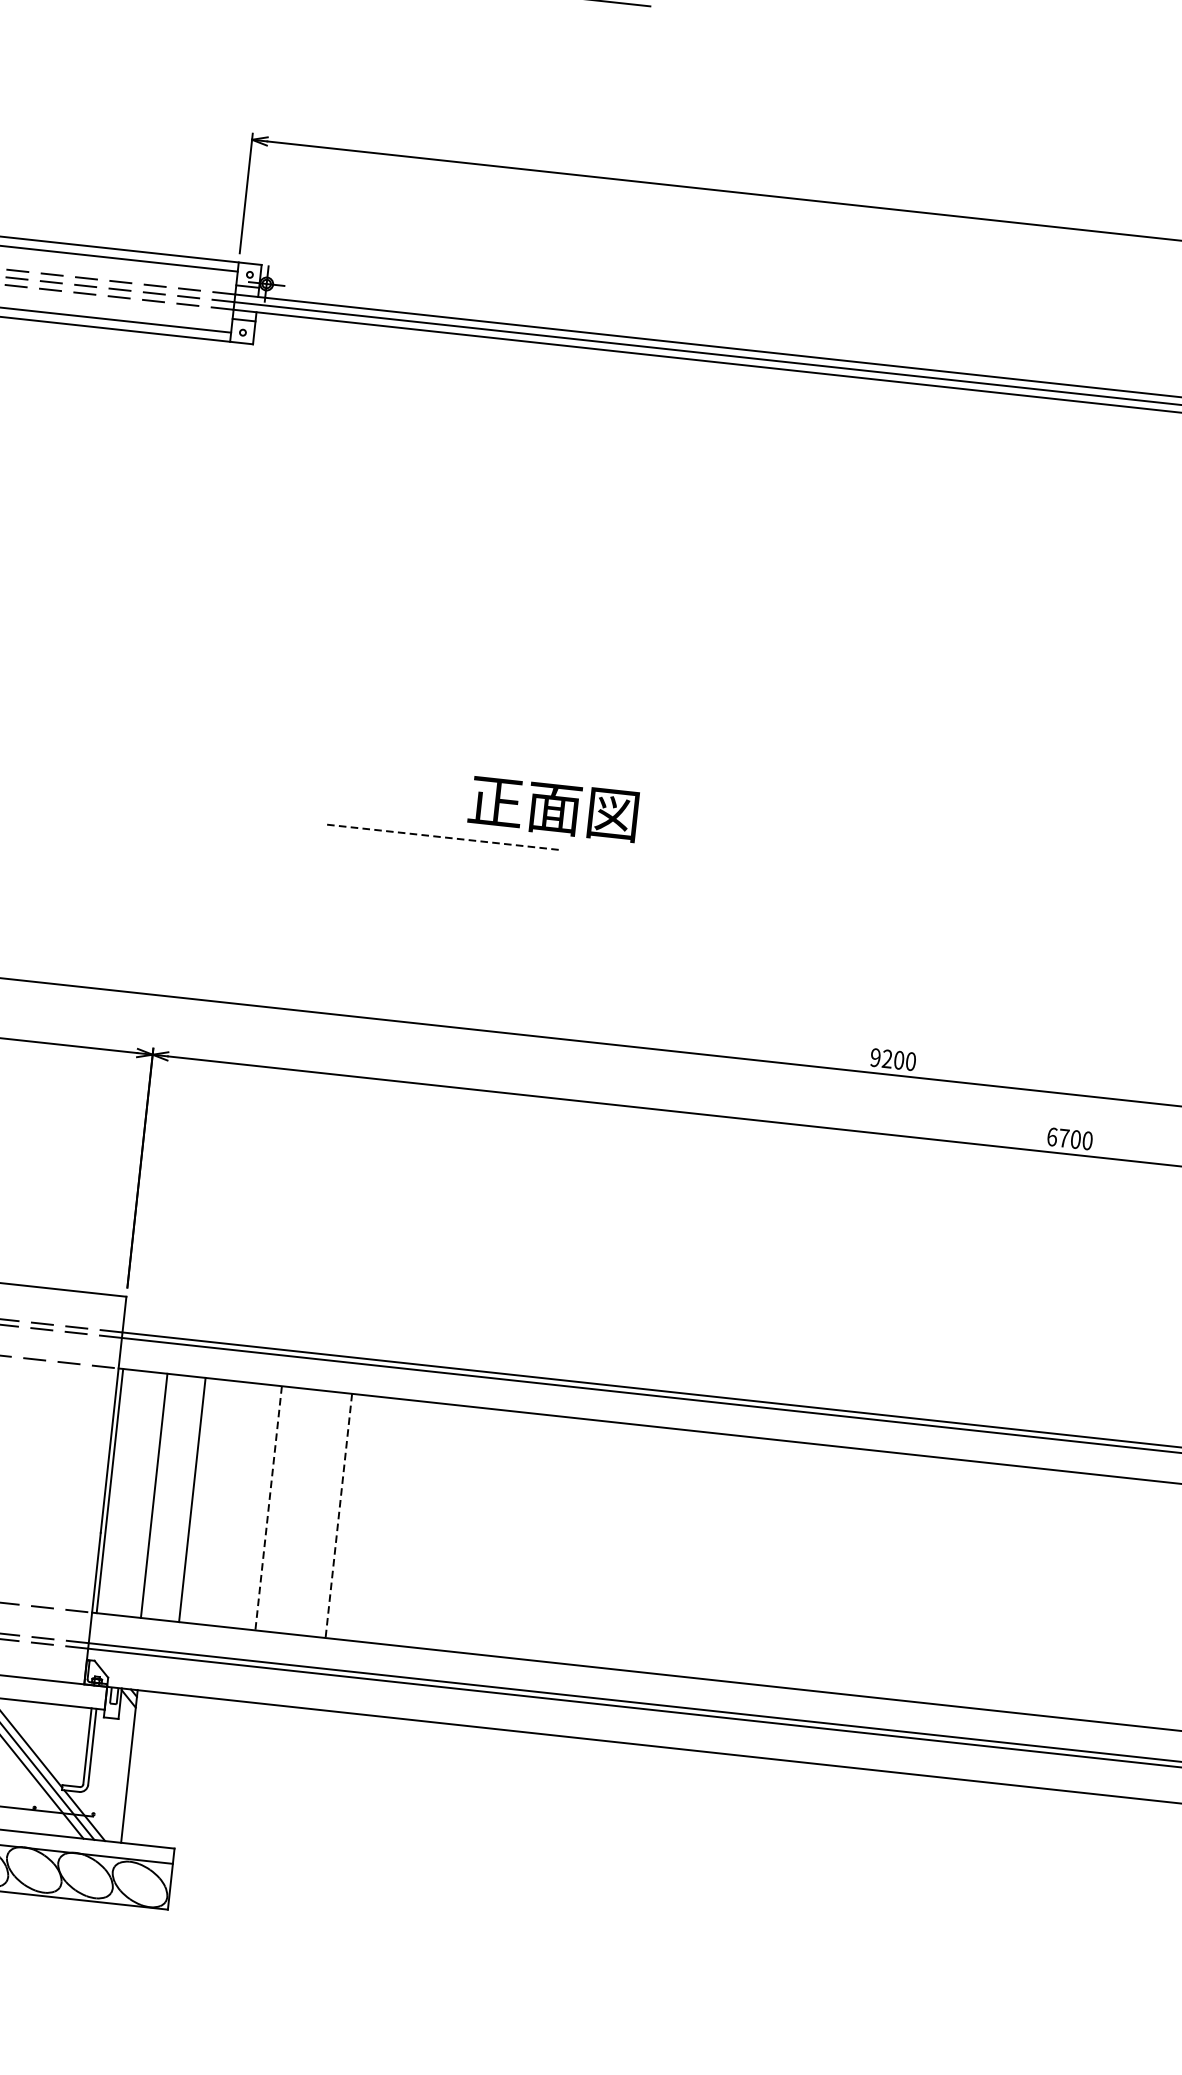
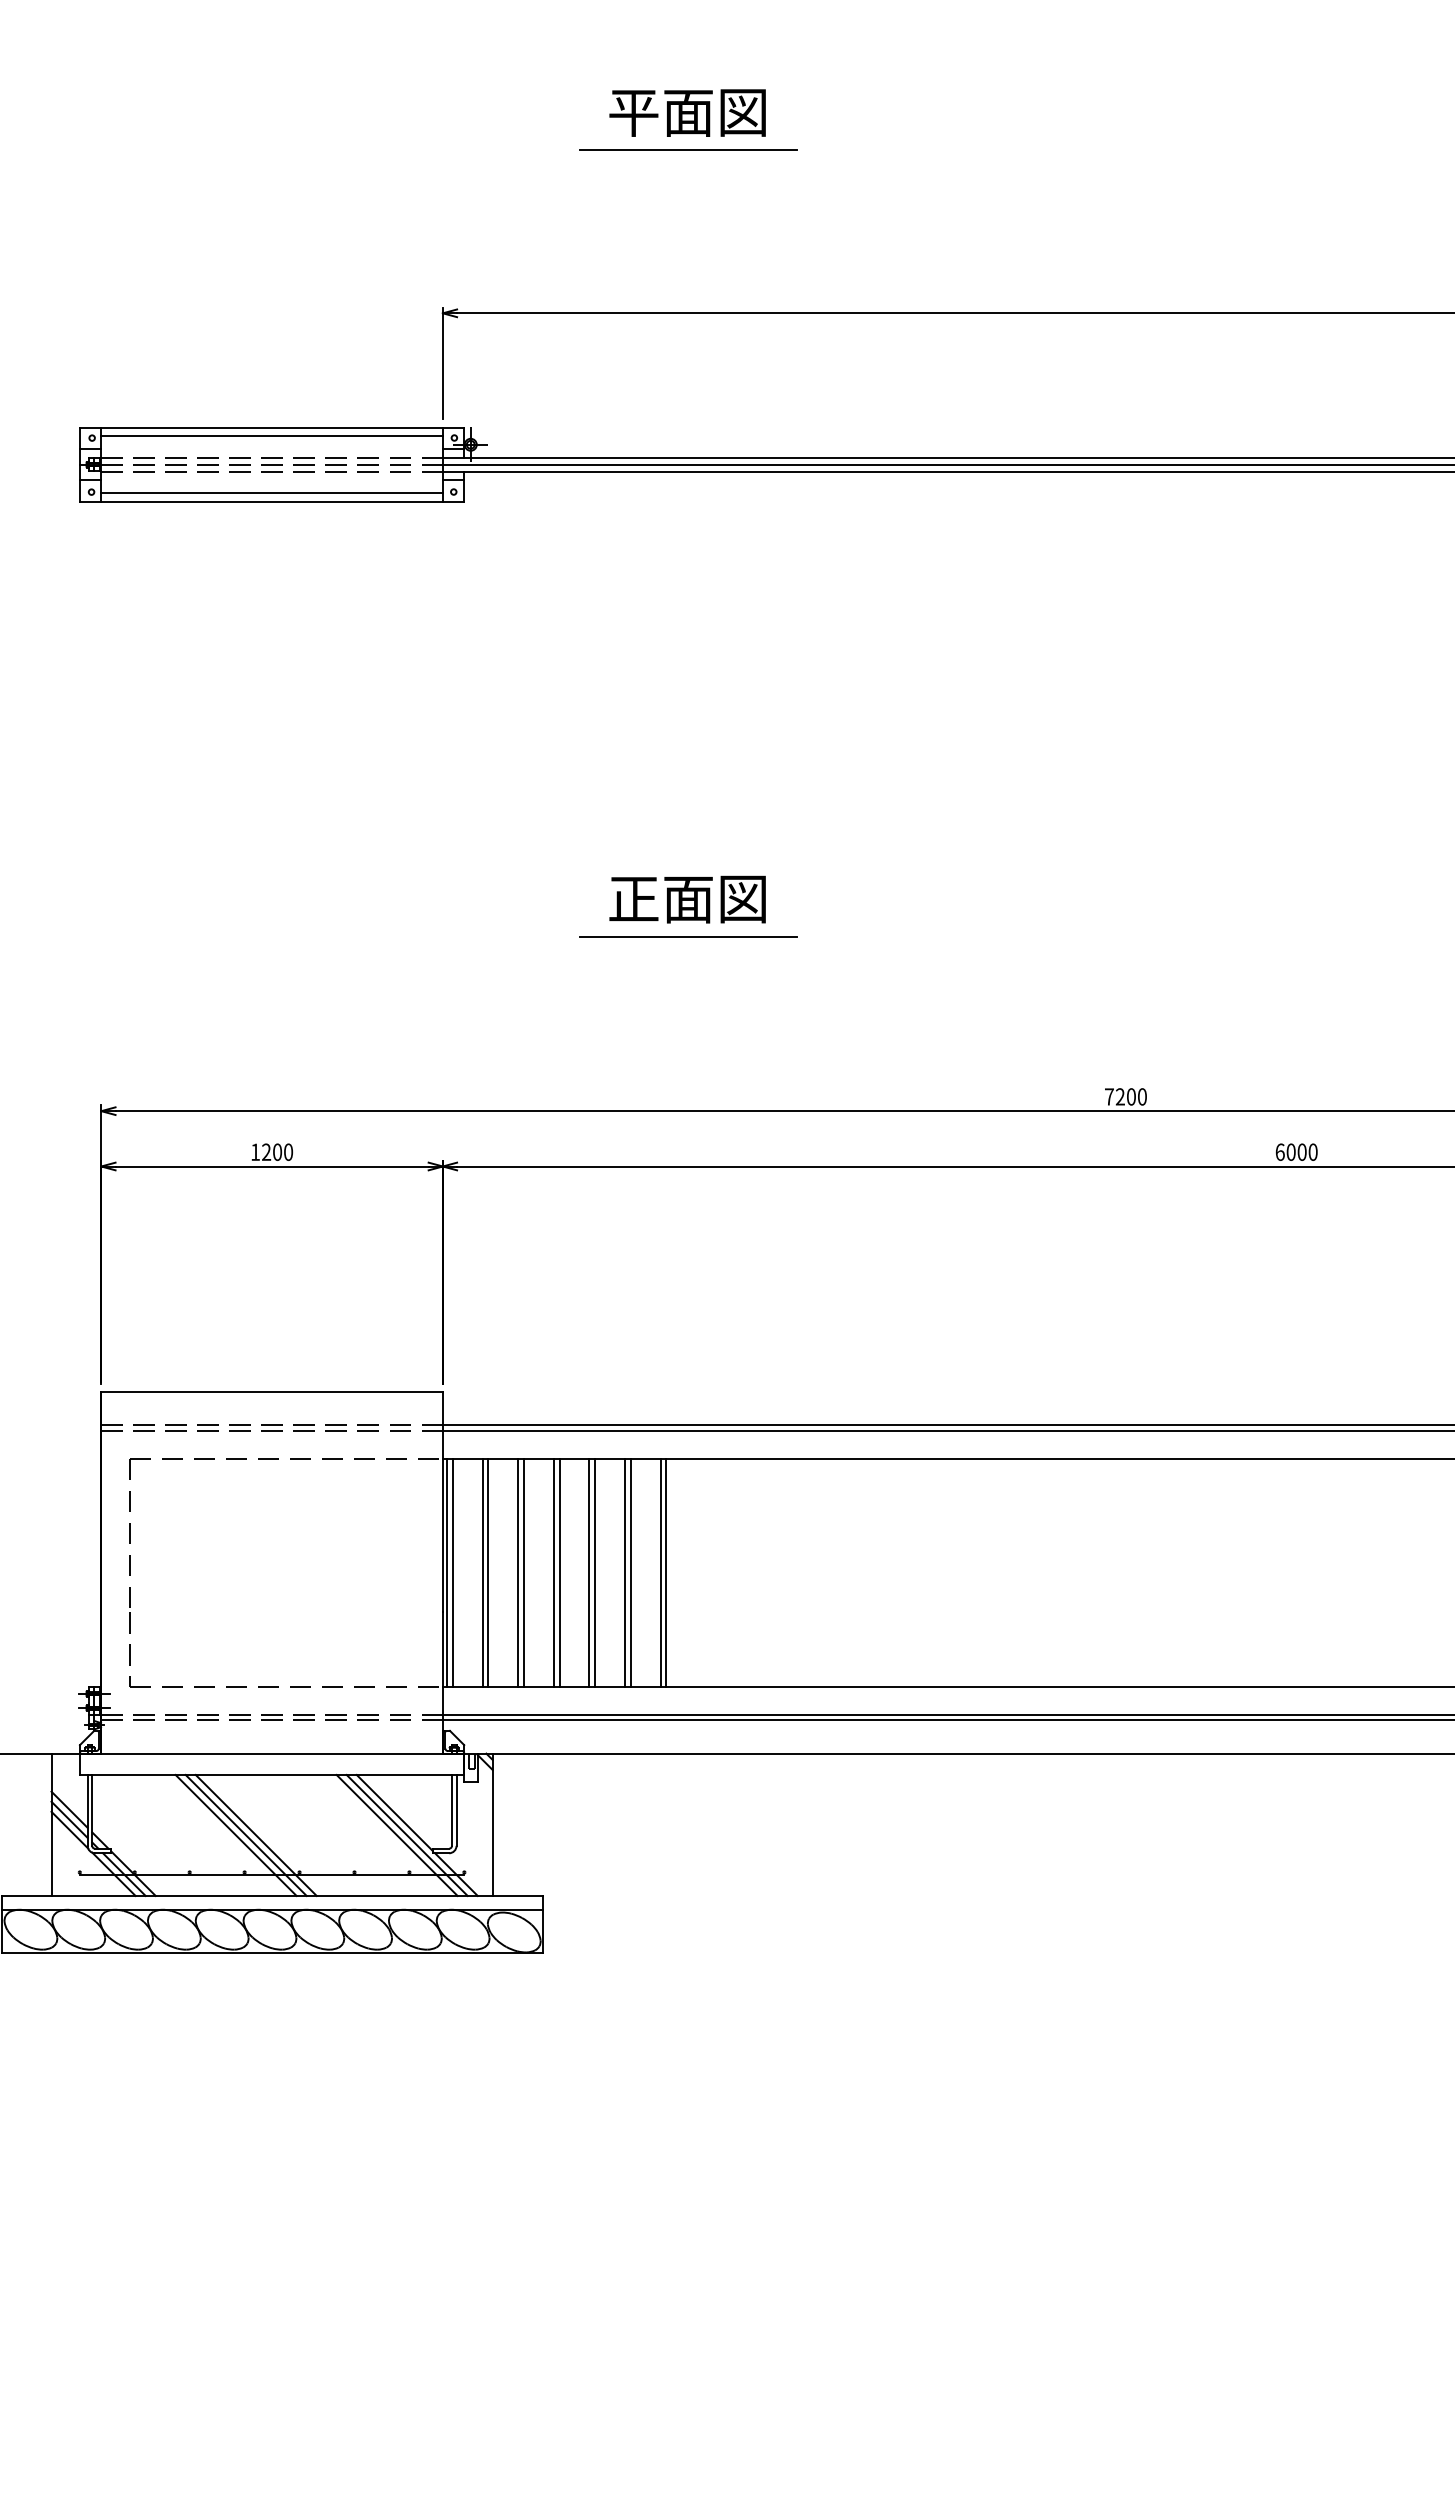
text: (553, 808) -> (687, 899), moved
line: (442, 837) -> (688, 937), dashed -> solid
text: (874, 1057) -> (1108, 1096), 9200 -> 7200
text: (1063, 1137) -> (1290, 1151), 6700 -> 6000
line: (115, 1491) -> (452, 1572), added
line: (147, 1494) -> (482, 1572), added
line: (186, 1498) -> (518, 1572), added
line: (224, 1503) -> (553, 1572), added
line: (230, 1503) -> (559, 1572), added
line: (262, 1507) -> (589, 1572), added
line: (269, 1507) -> (595, 1572), dashed -> solid
line: (301, 1511) -> (625, 1572), added
line: (306, 1511) -> (630, 1572), added
line: (338, 1515) -> (660, 1572), dashed -> solid
line: (345, 1516) -> (666, 1572), added

